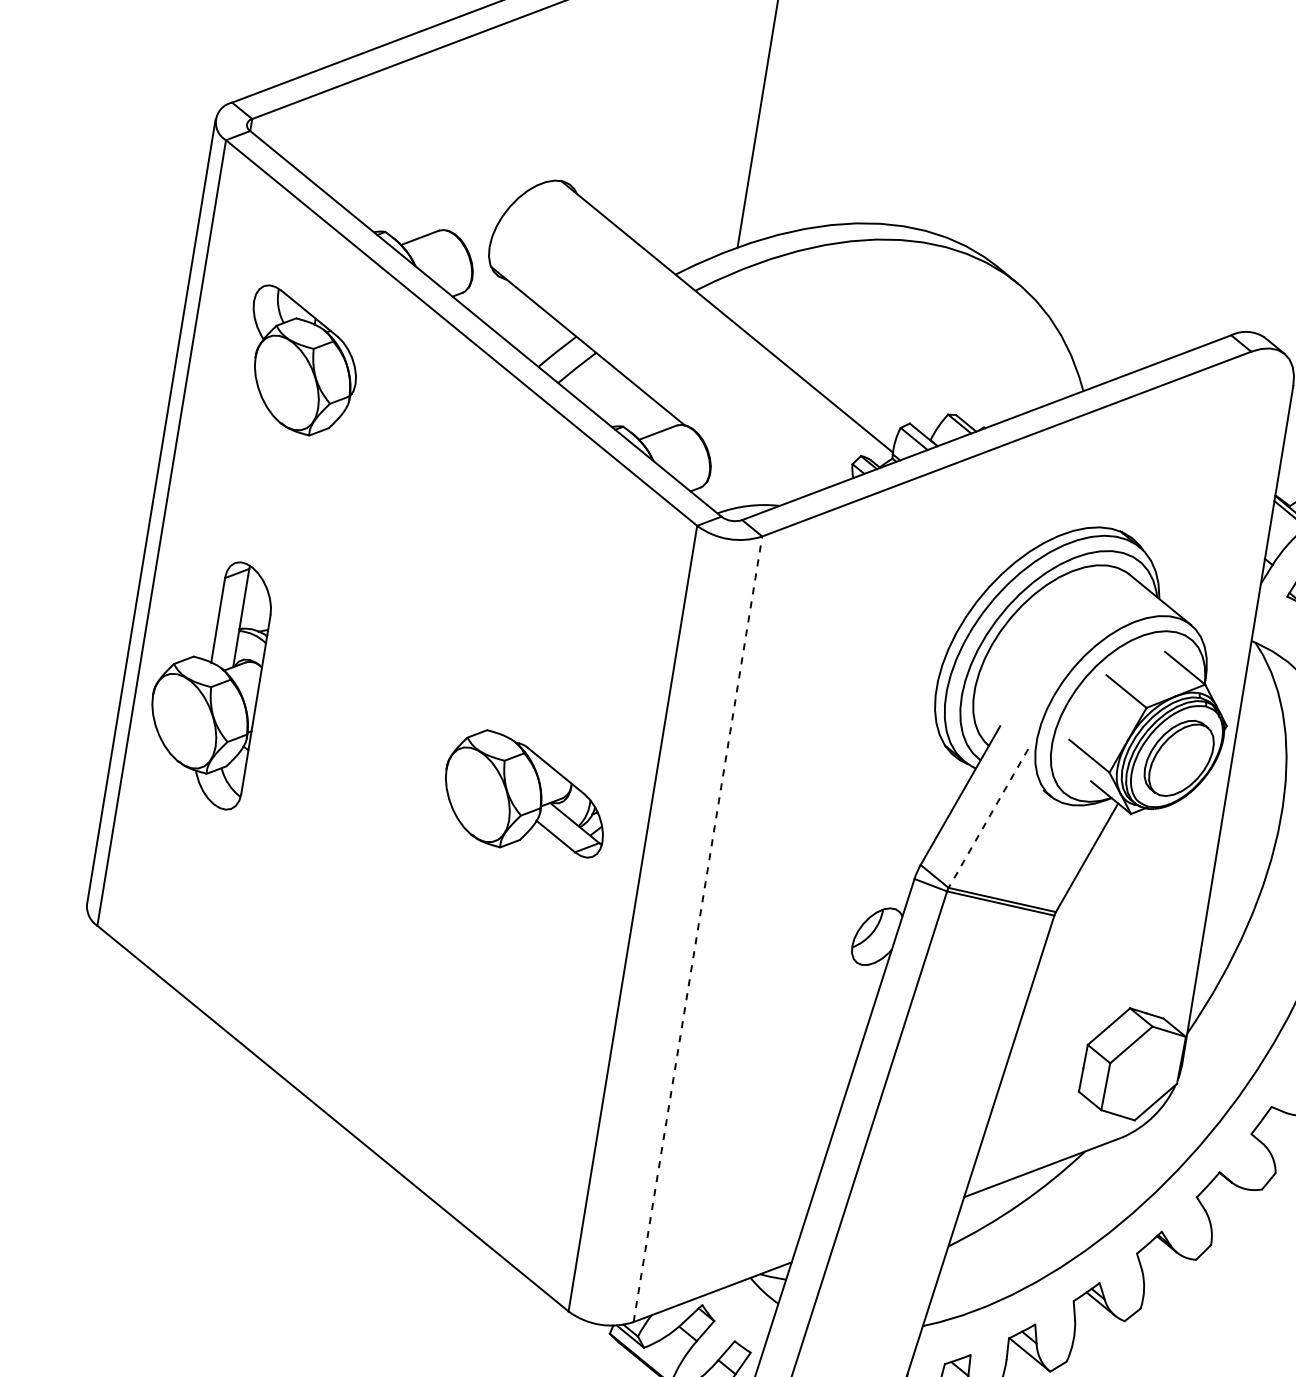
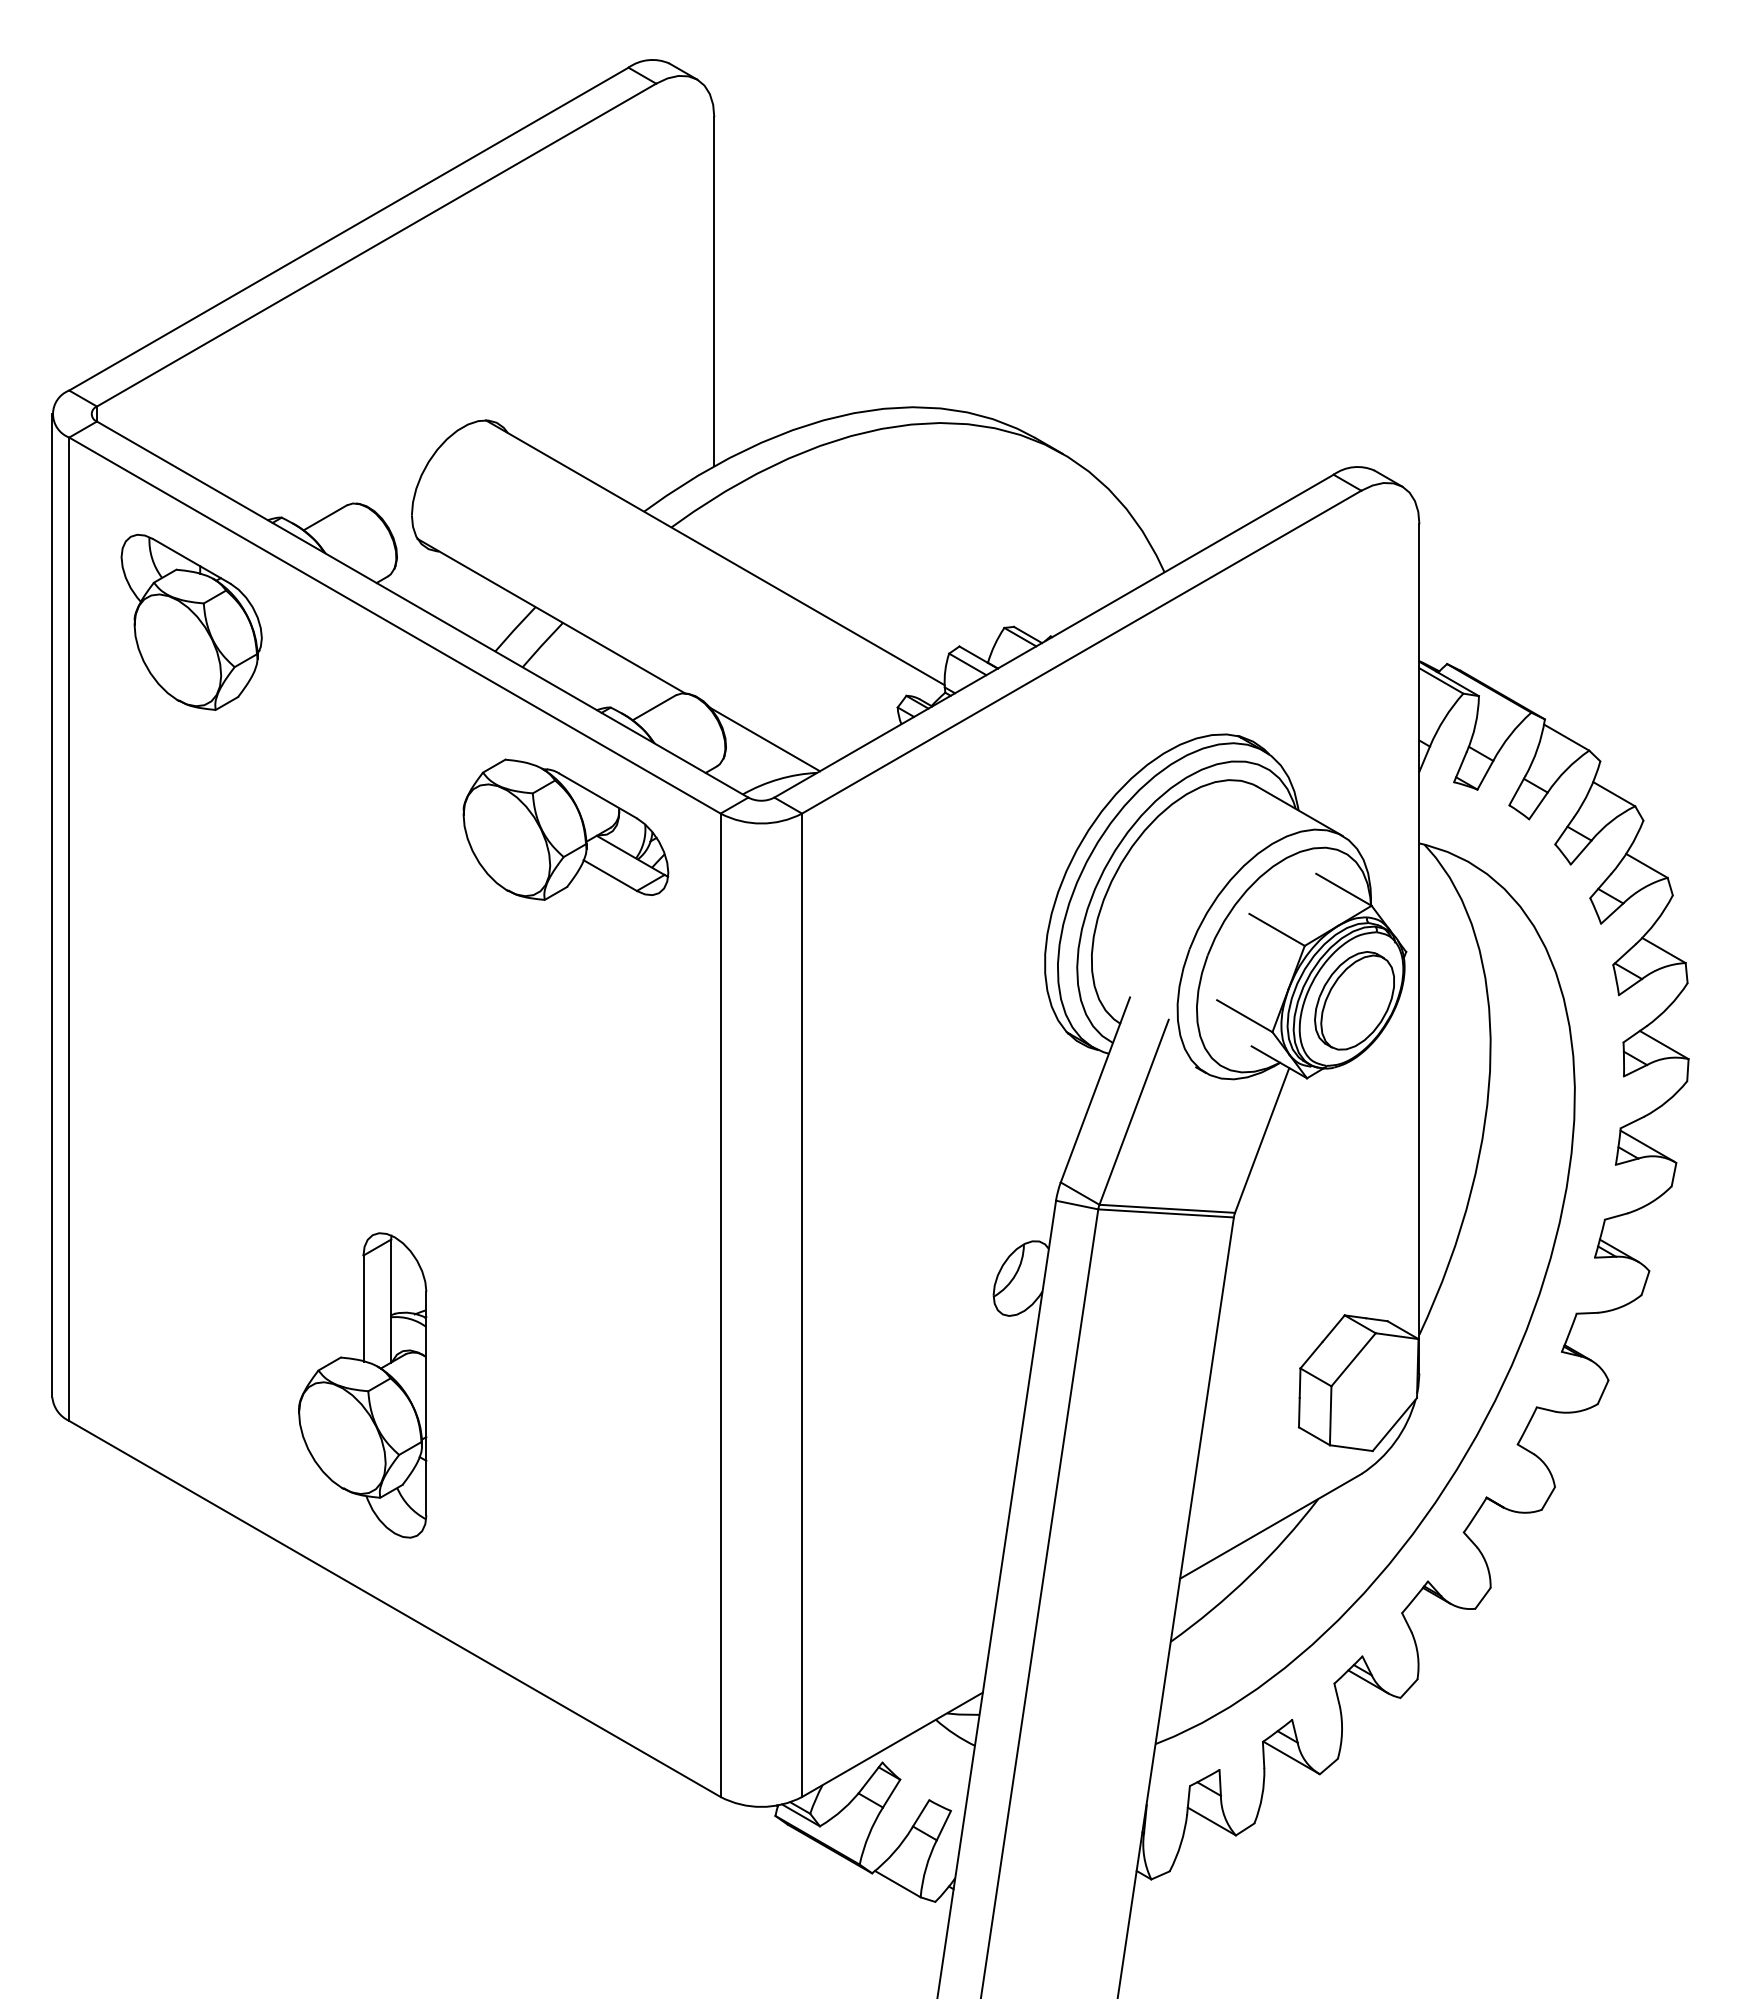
part: (301, 361) -> (191, 621), moved
line: (742, 472) -> (765, 739), added
part: (207, 681) -> (362, 1385), moved
part: (526, 793) -> (565, 829), moved
line: (988, 818) -> (1134, 1112), dashed -> solid
line: (698, 929) -> (802, 1305), dashed -> solid

